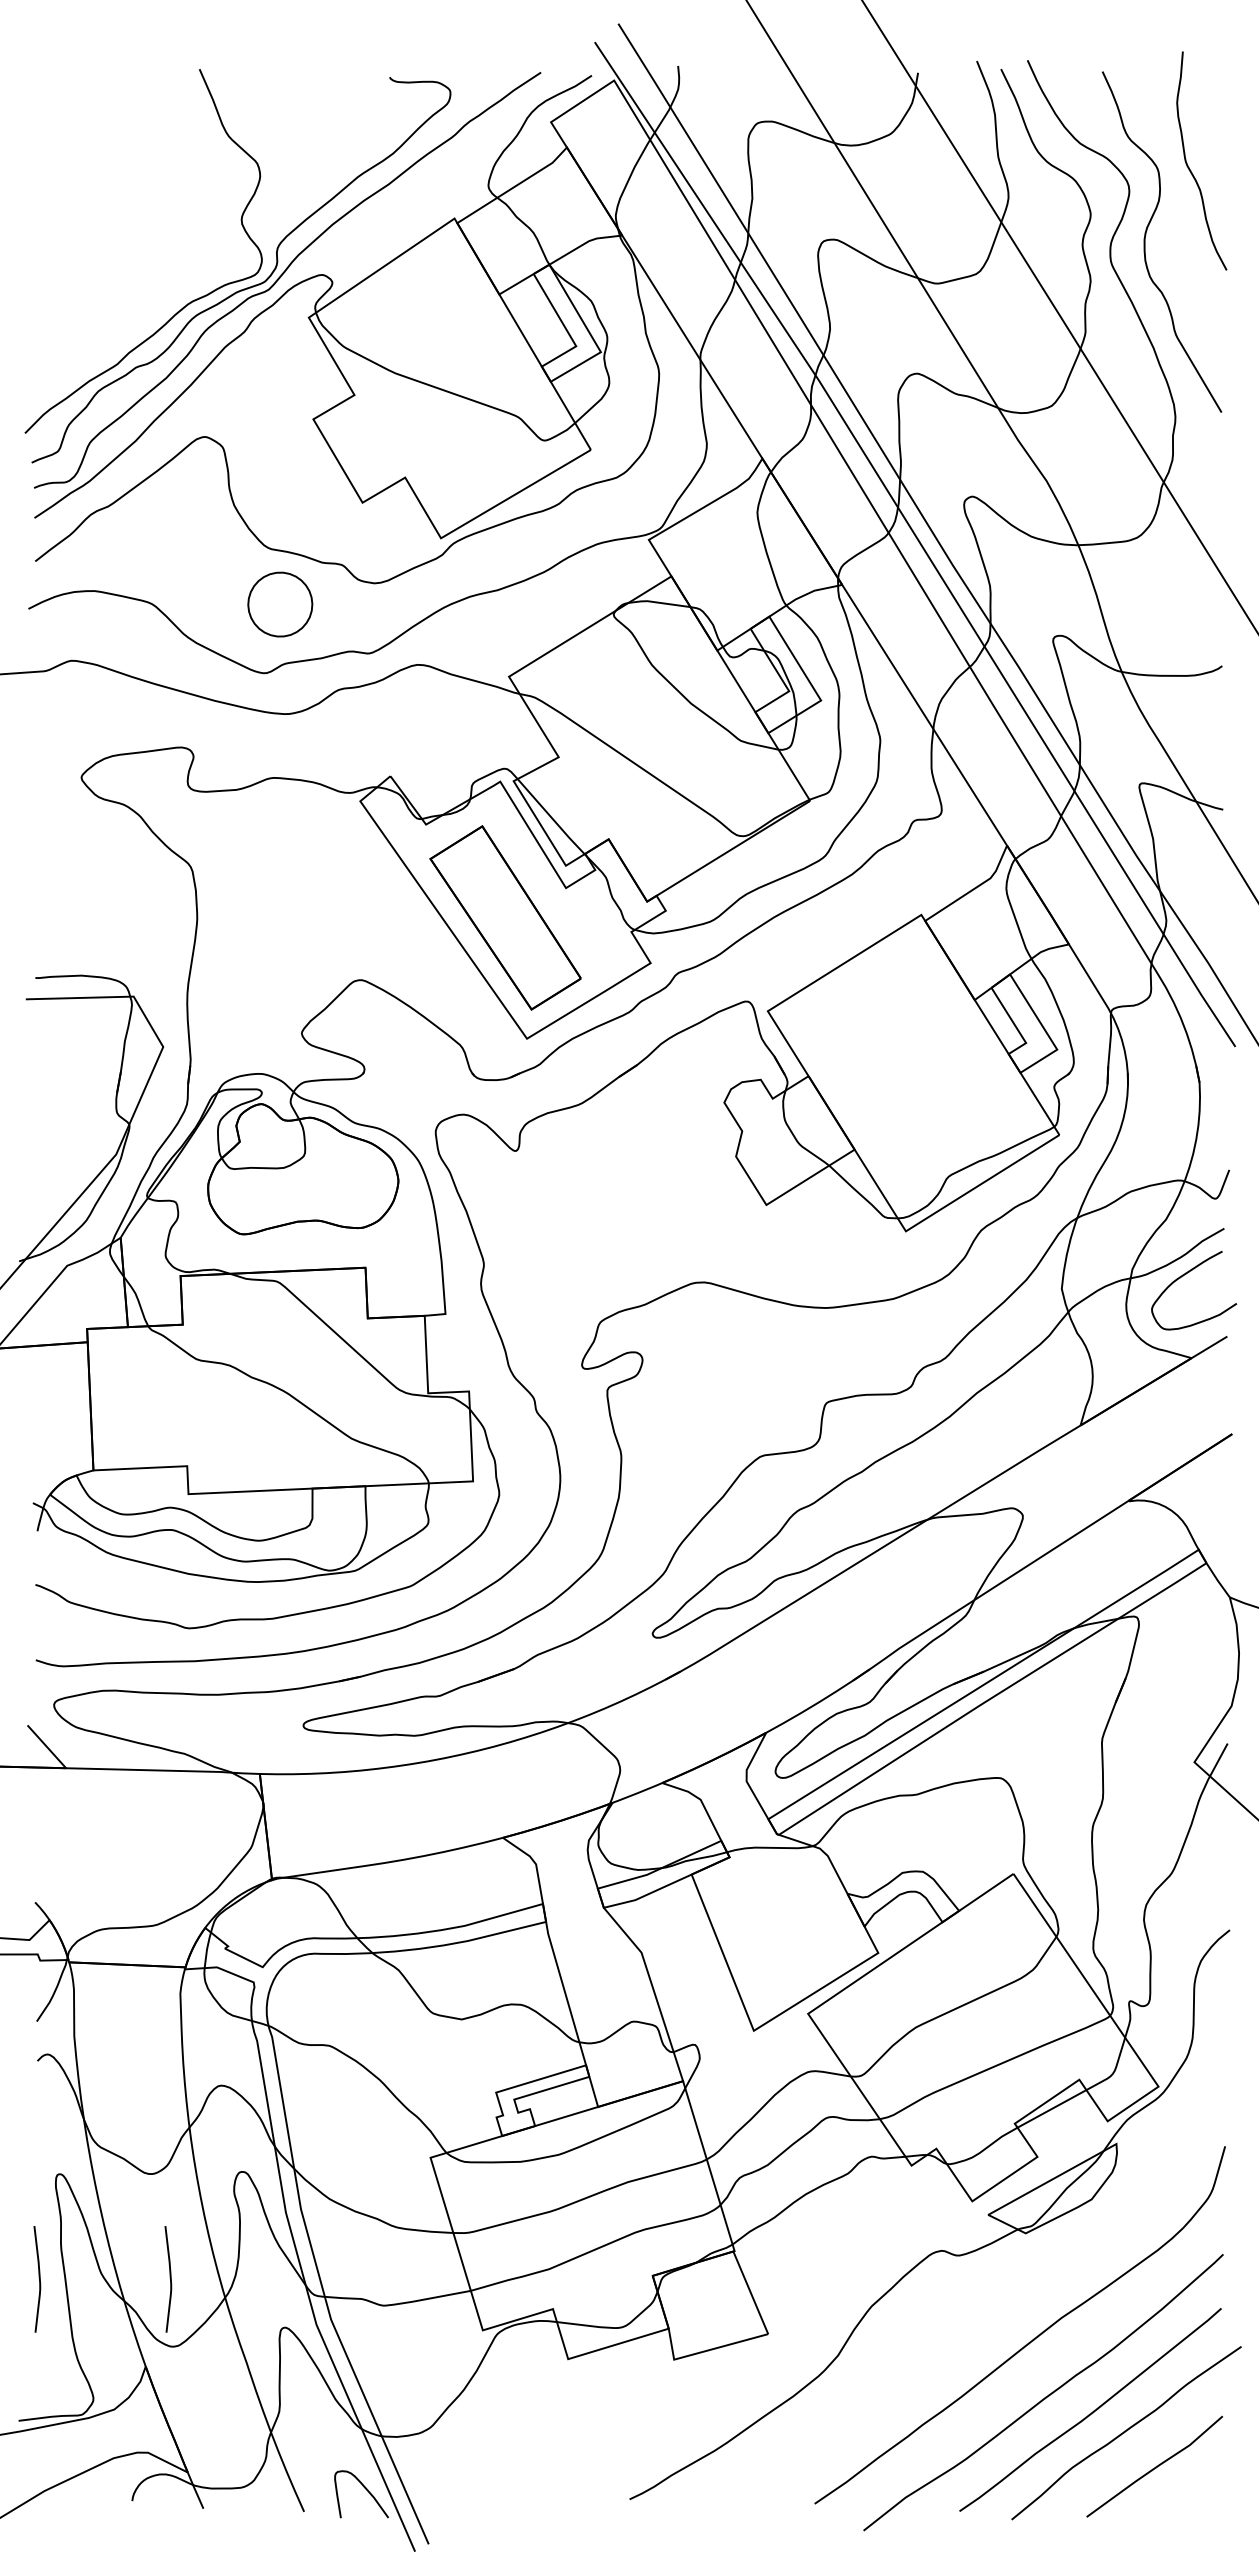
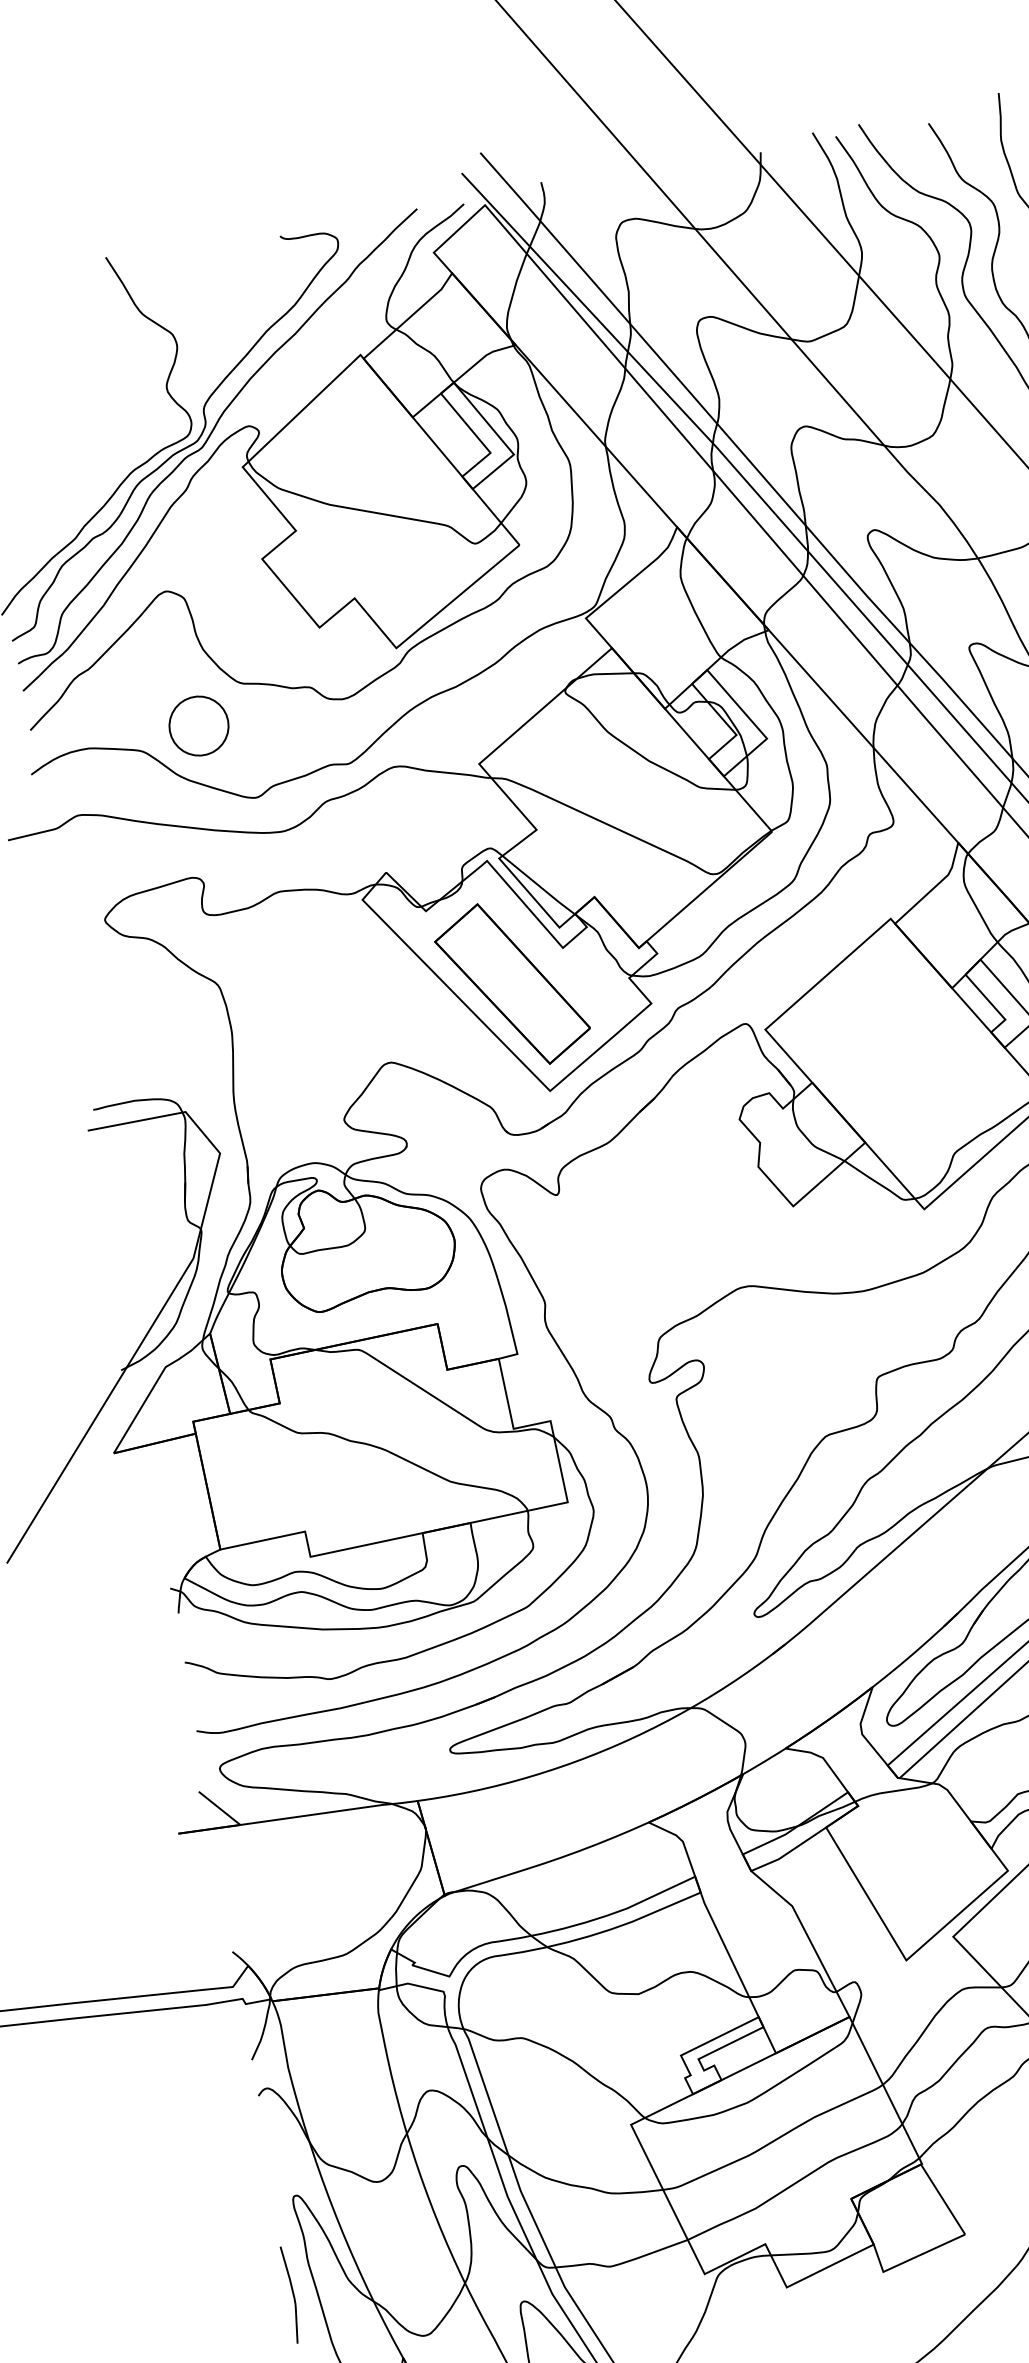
part: (280, 604) -> (199, 725), moved
curve: (169, 2278) -> (411, 2274), removed

